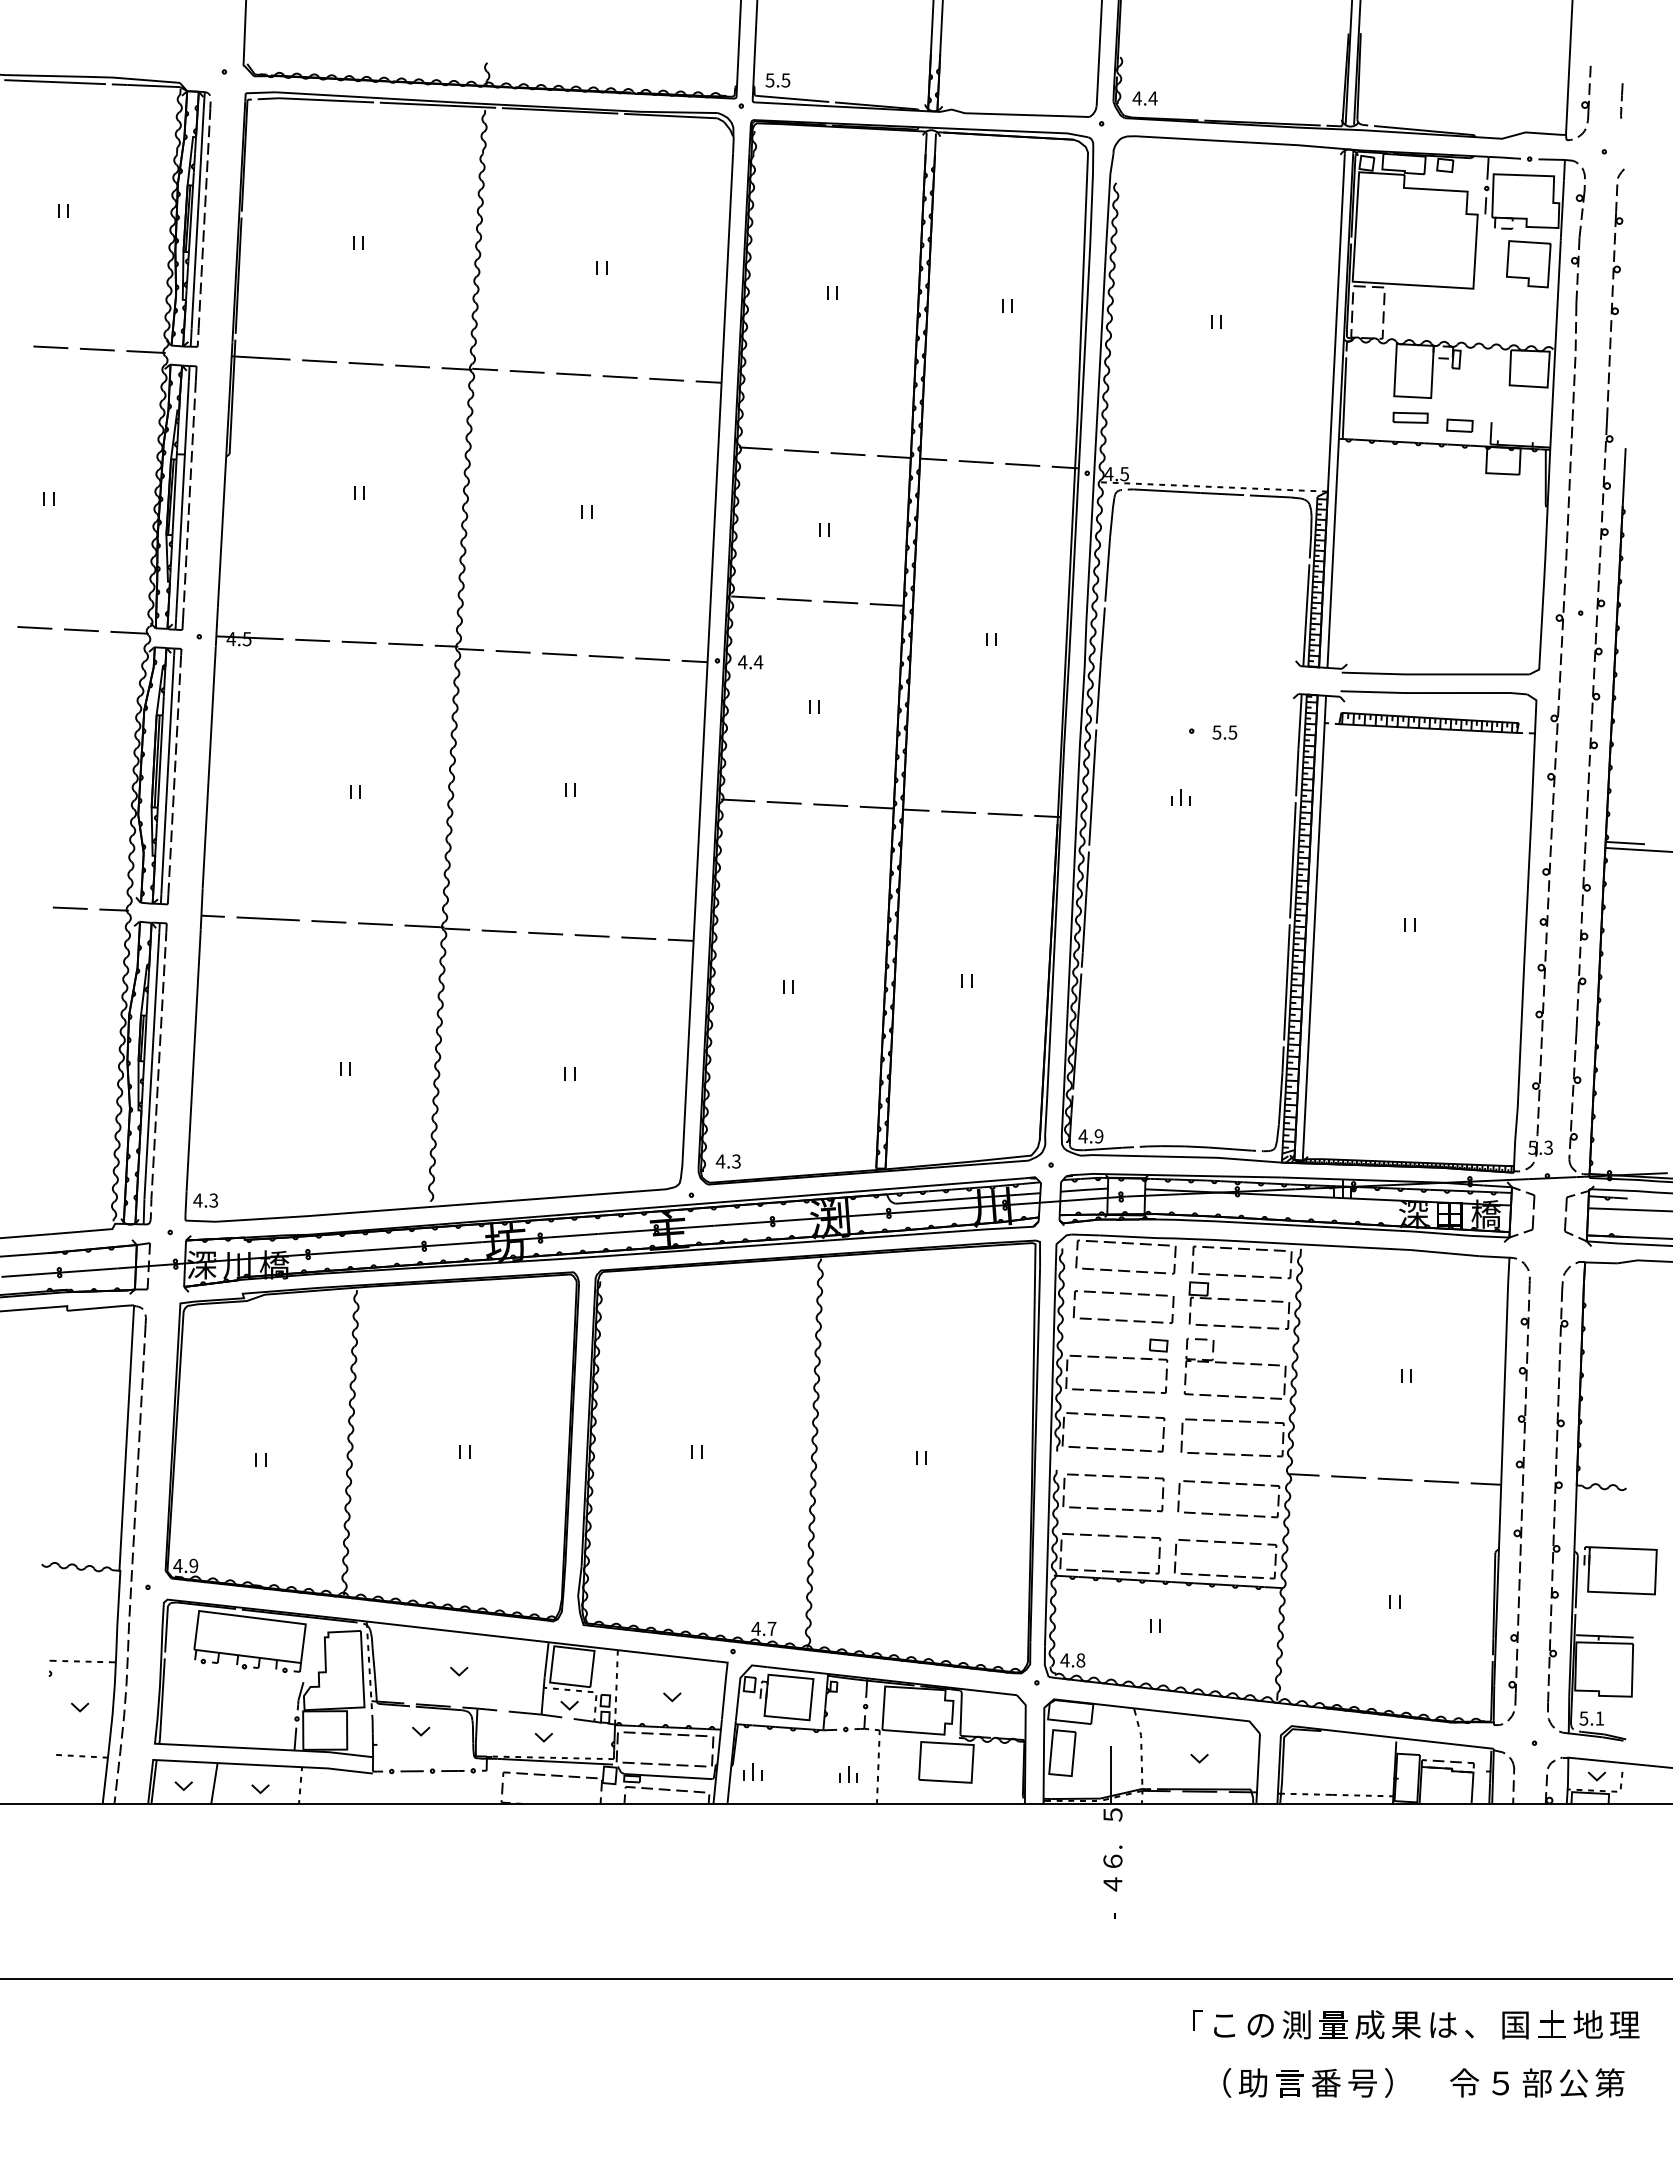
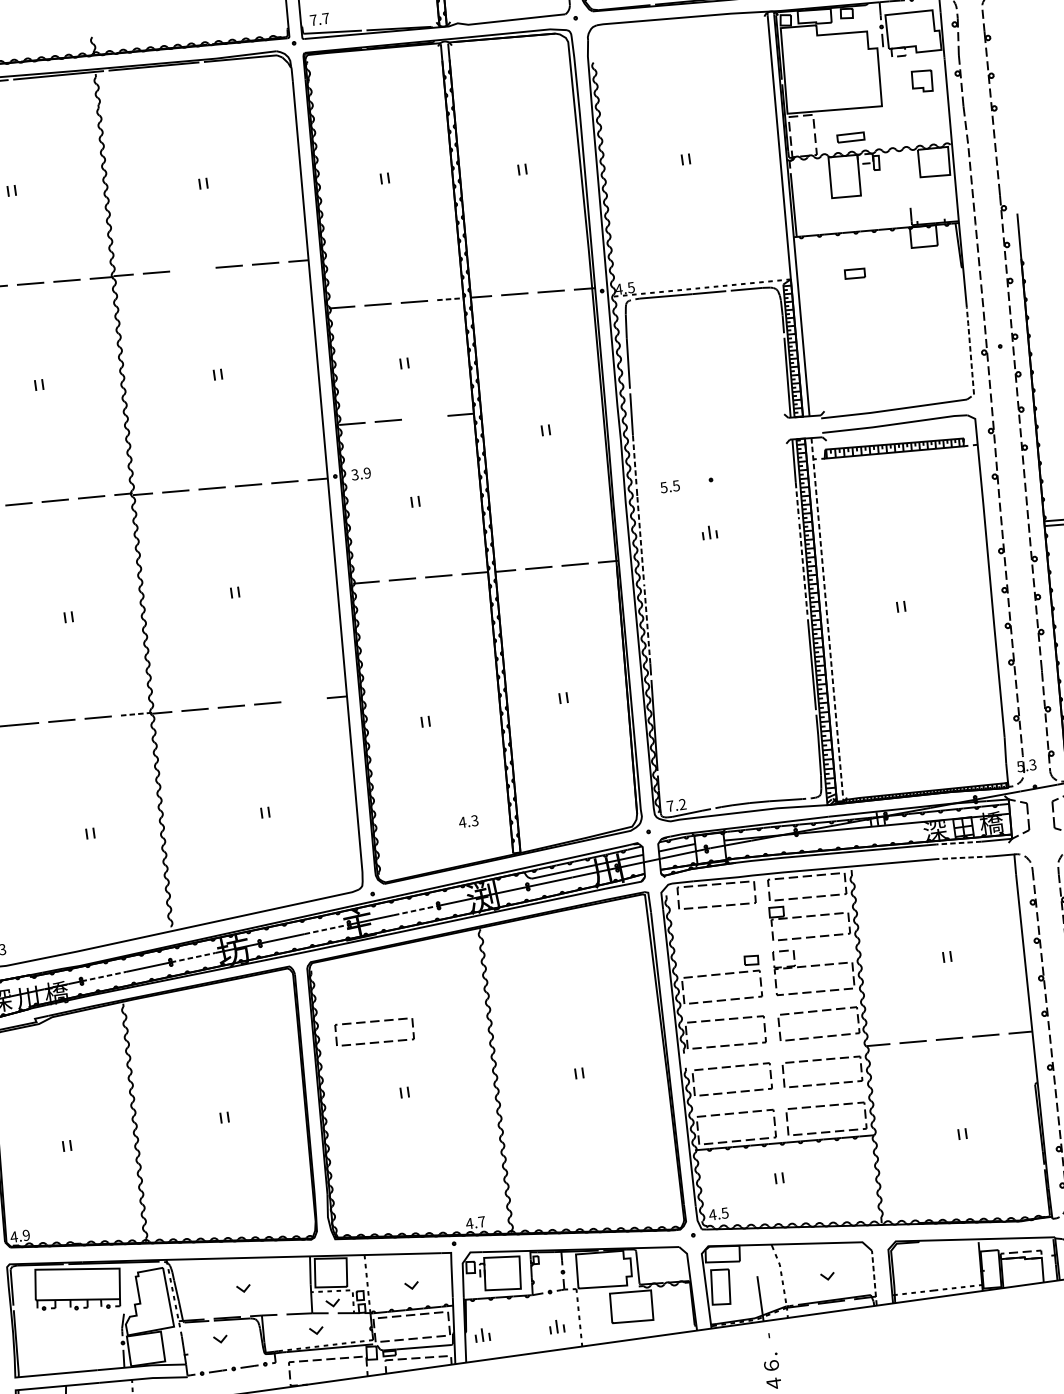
text: (777, 80) -> (319, 19), 5.5 -> 7.7
part: (1528, 264) -> (922, 81), size x0.6
line: (573, 374) -> (192, 269), removed
part: (1410, 417) -> (850, 137), moved
part: (1459, 425) -> (854, 273), moved
line: (893, 456) -> (449, 298), solid -> dashed
line: (840, 602) -> (424, 417), removed
line: (1542, 618) -> (971, 354), solid -> dashed
text: (750, 662) -> (361, 474), 4.4 -> 3.9
line: (1098, 692) -> (634, 459), solid -> dashed
text: (1224, 732) -> (669, 486), moved
line: (1297, 773) -> (797, 501), solid -> dashed
line: (1092, 792) -> (640, 538), solid -> dashed
line: (1292, 860) -> (803, 569), solid -> dashed
line: (1085, 902) -> (647, 624), solid -> dashed
line: (424, 926) -> (136, 714), solid -> dashed
line: (1314, 928) -> (827, 619), solid -> dashed
line: (638, 937) -> (303, 699), removed
text: (1090, 1136) -> (676, 805), 4.9 -> 7.2
text: (727, 1161) -> (467, 821), moved
line: (744, 1223) -> (416, 910), solid -> dashed
line: (627, 1231) -> (326, 929), solid -> dashed
line: (1441, 1233) -> (958, 842), solid -> dashed
line: (453, 1244) -> (193, 957), solid -> dashed
line: (337, 1252) -> (104, 976), solid -> dashed
line: (1445, 1253) -> (964, 858), solid -> dashed
part: (1123, 1294) -> (373, 1022), moved
text: (1080, 1660) -> (724, 1213), 4.8 -> 4.5
line: (1258, 1768) -> (874, 1277), solid -> dashed
text: (1112, 1816) -> (766, 1330), ５ -> -

